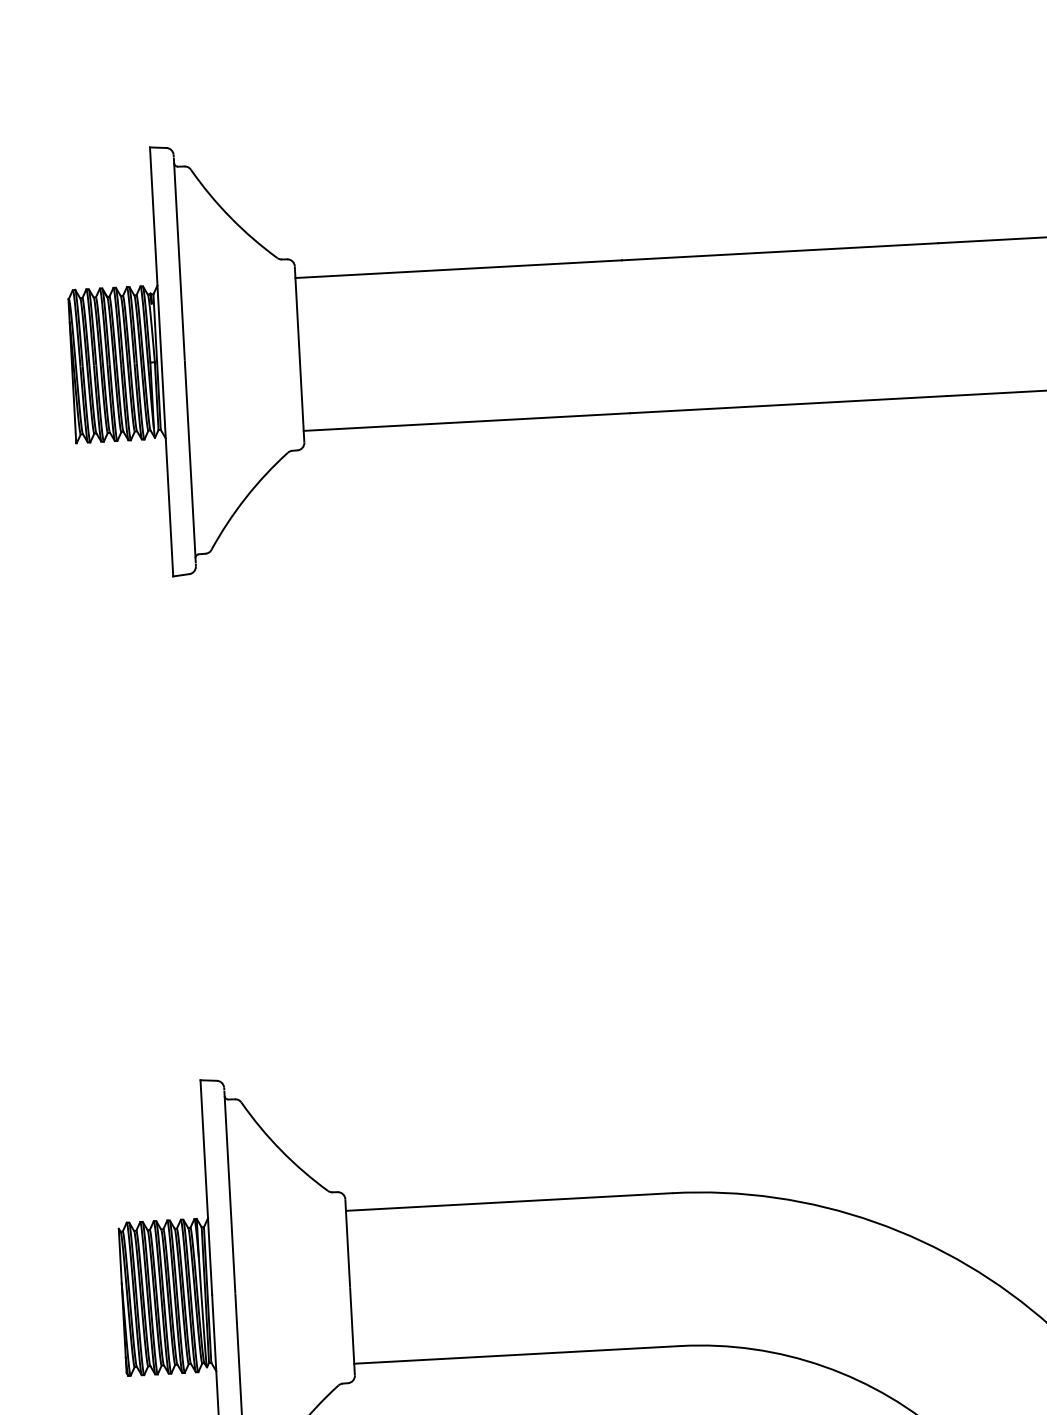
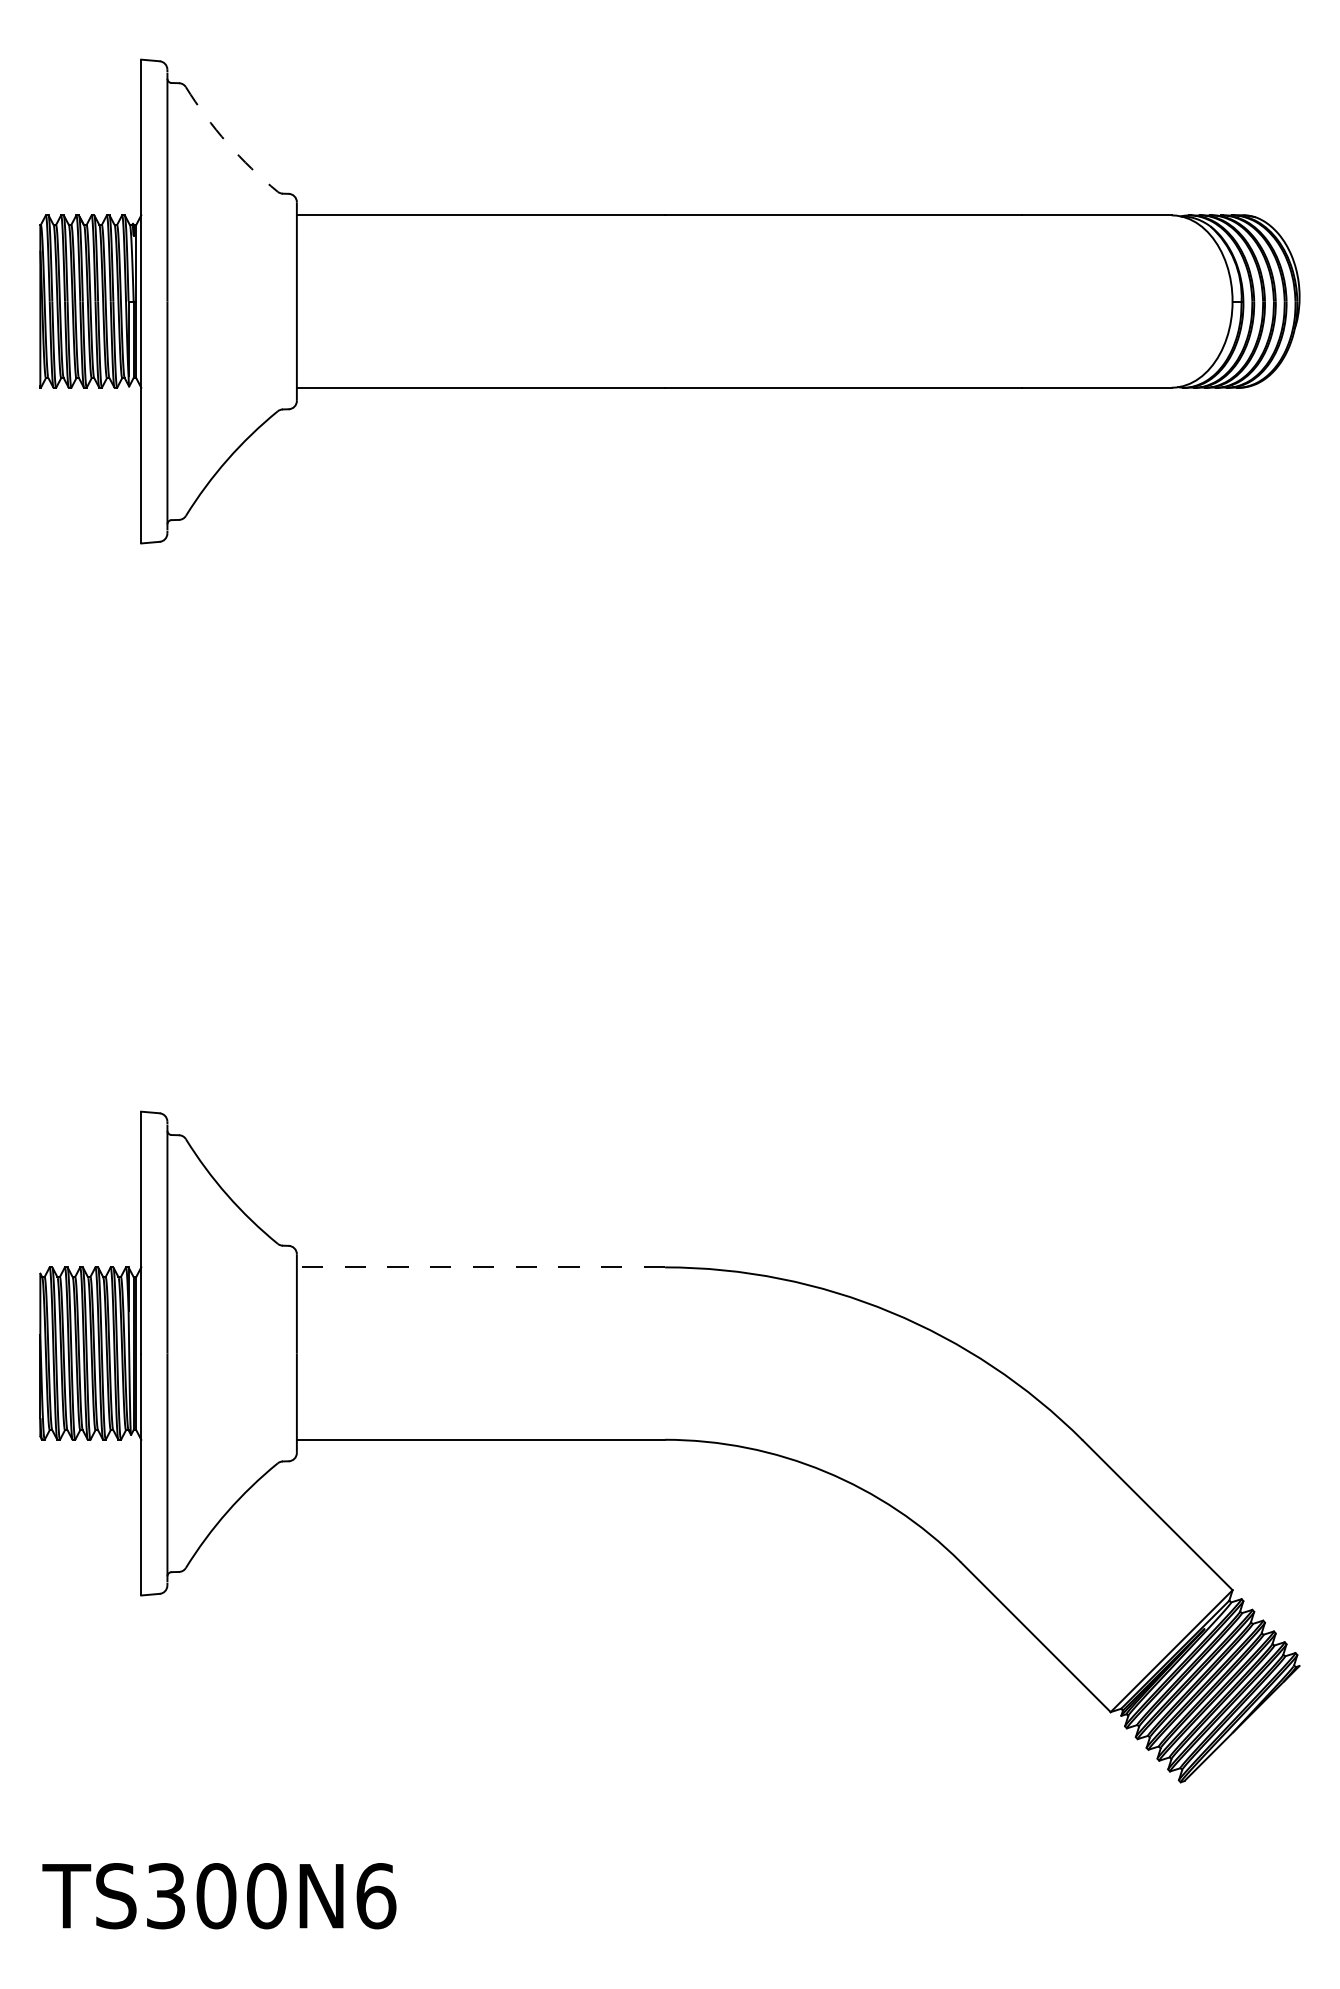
arc: (230, 217) -> (227, 143), solid -> dashed
line: (508, 1202) -> (480, 1267), solid -> dashed

